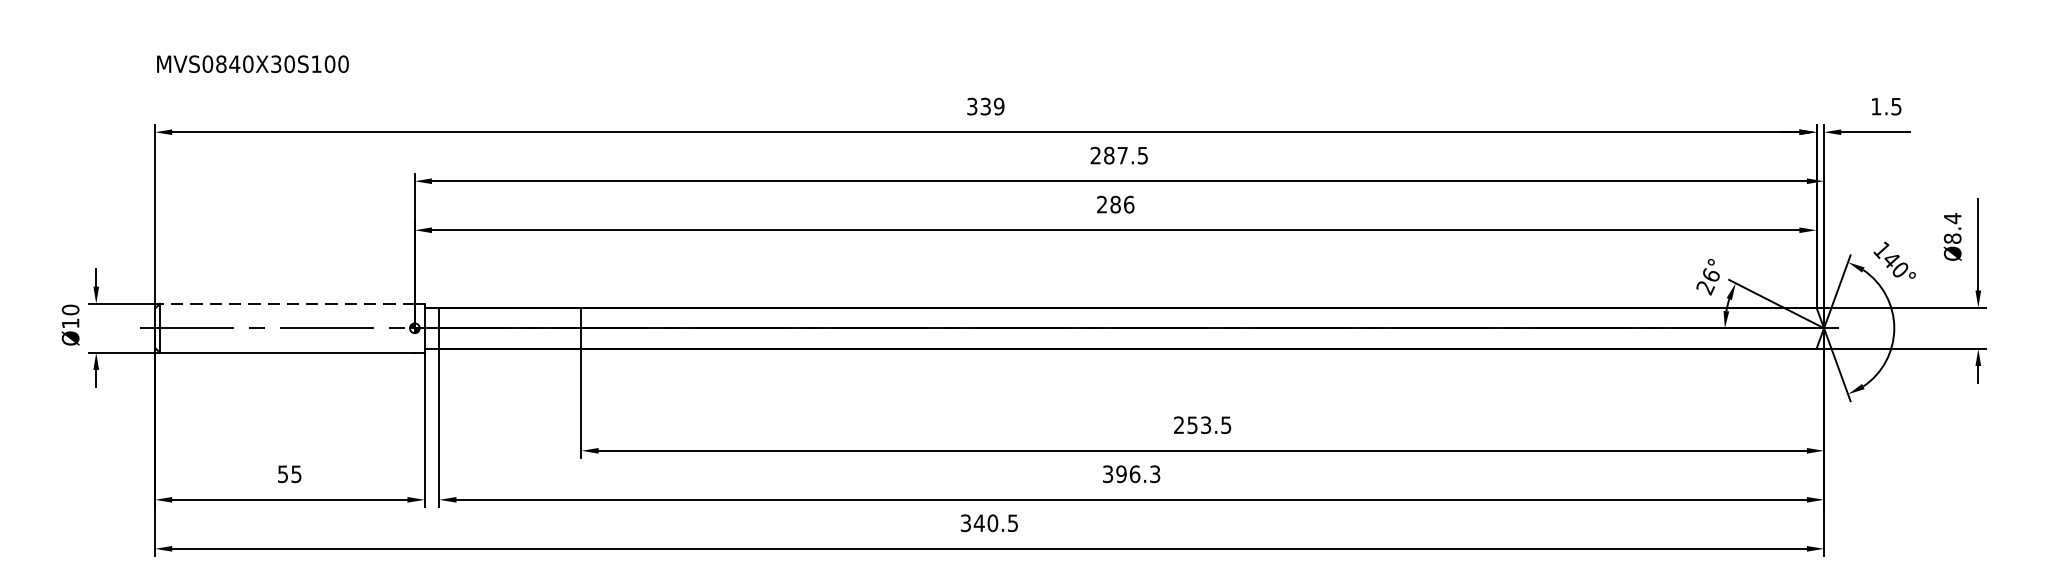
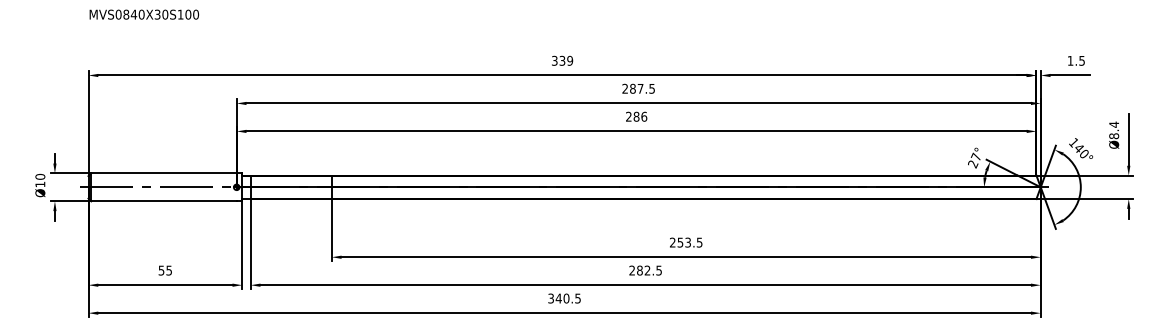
text: (253, 63) -> (144, 14), moved
text: (1709, 274) -> (975, 156), 26° -> 27°
line: (288, 304) -> (164, 173), dashed -> solid
text: (1131, 474) -> (645, 270), 396.3 -> 282.5

